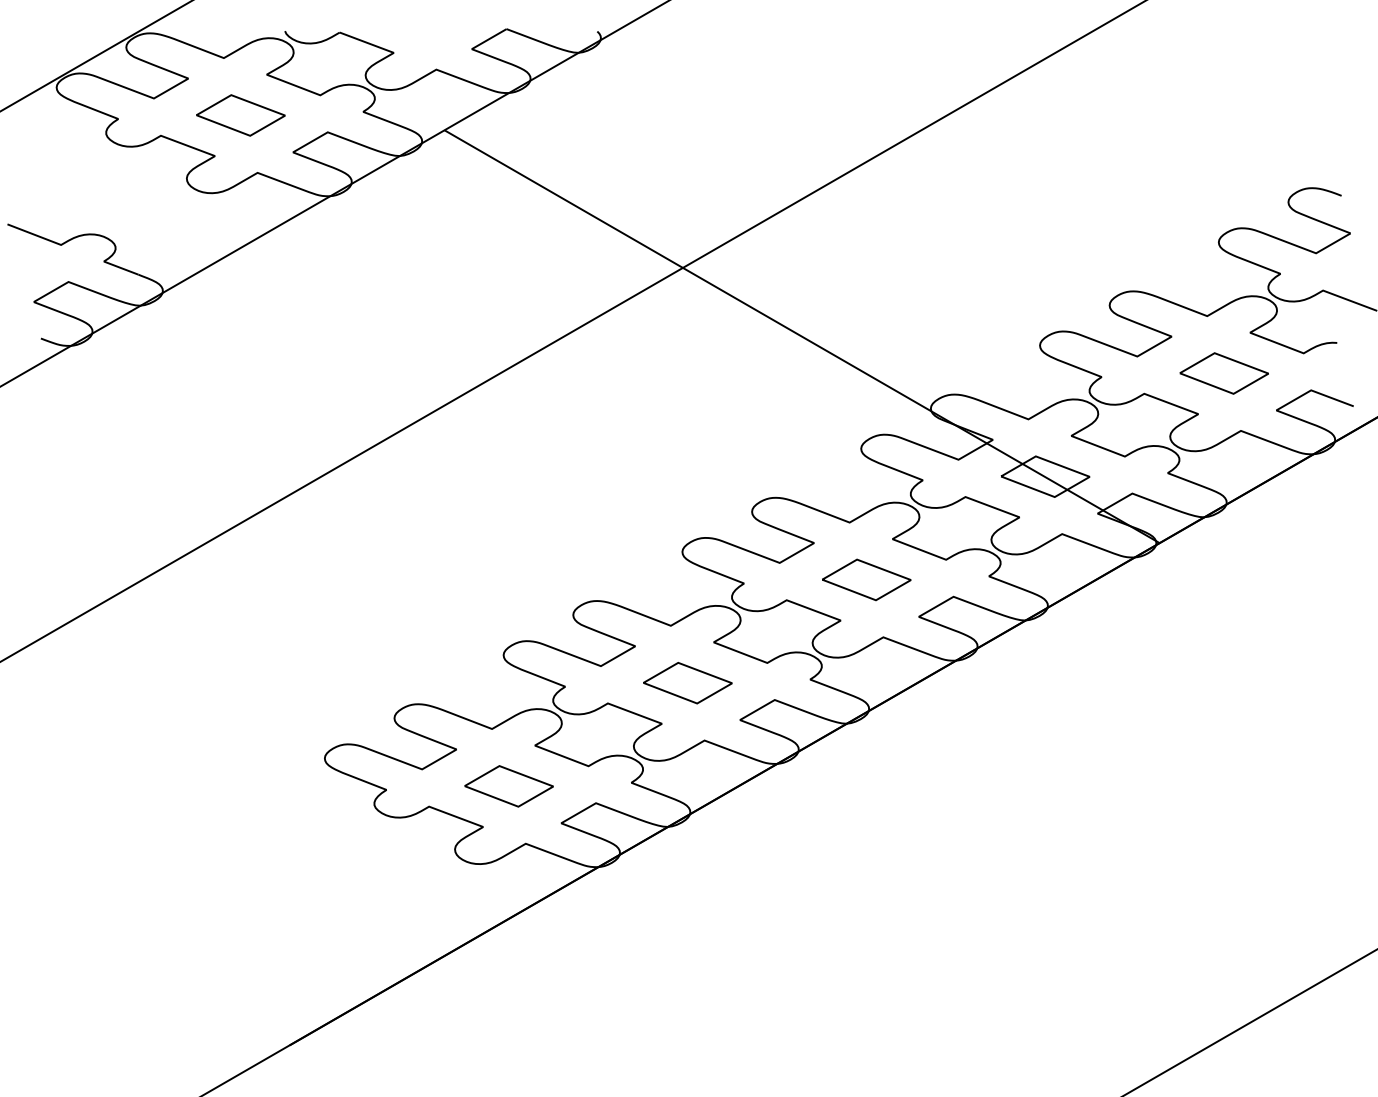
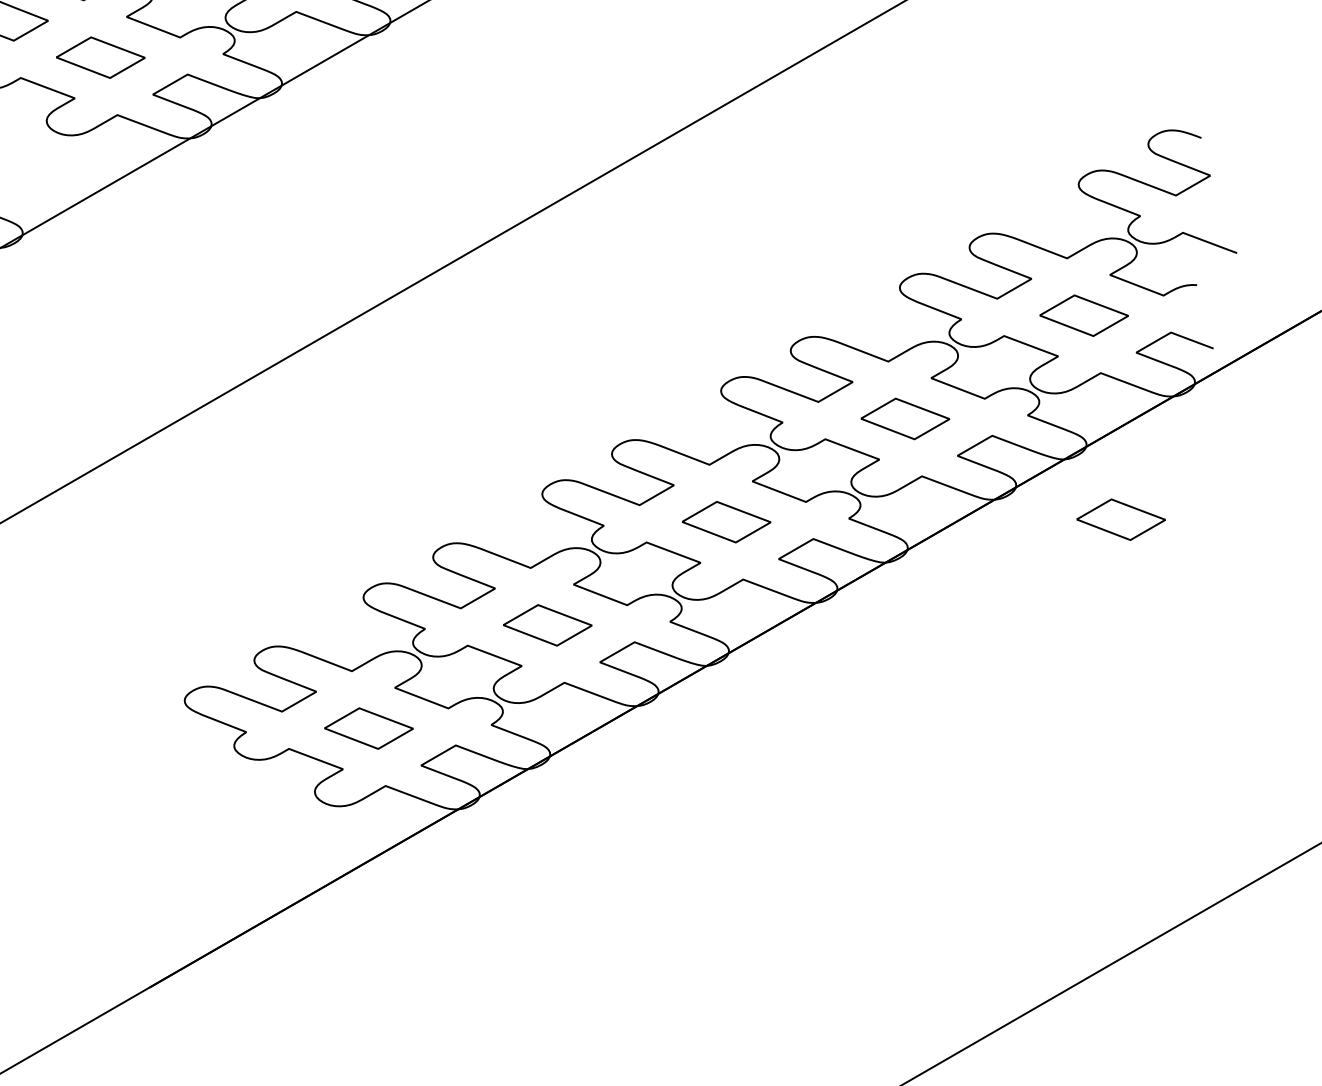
line: (801, 336) -> (661, 278), removed
curve: (1254, 590) -> (1114, 532), added

